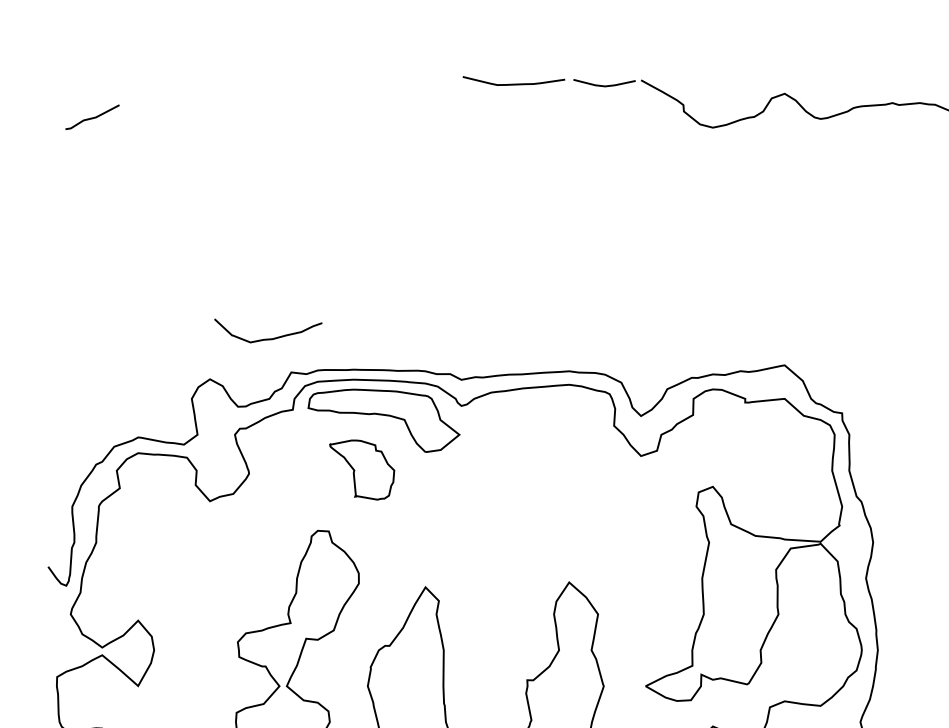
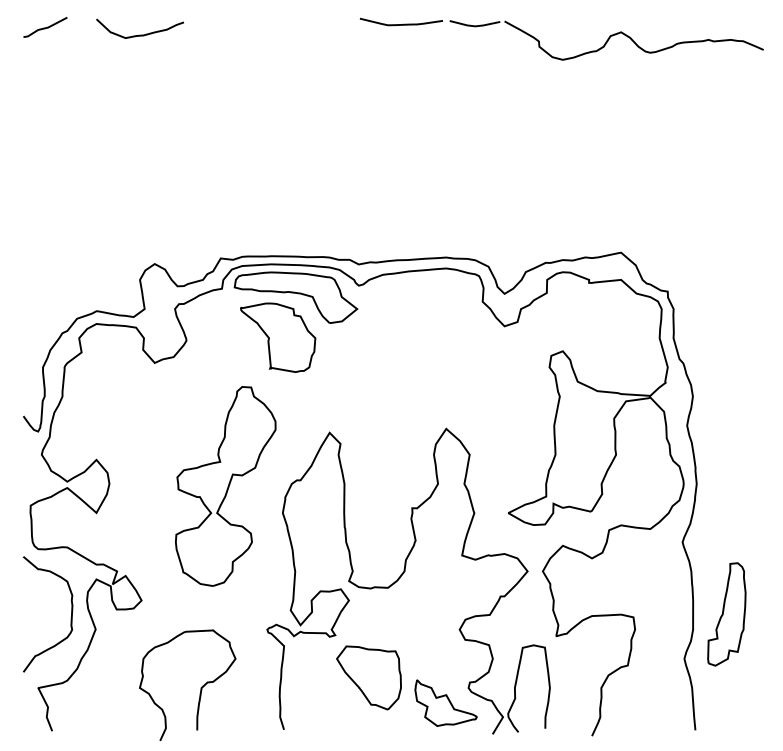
line: (92, 117) -> (45, 27), moved
curve: (267, 337) -> (139, 34), moved
part: (362, 469) -> (278, 337), size x1.43

